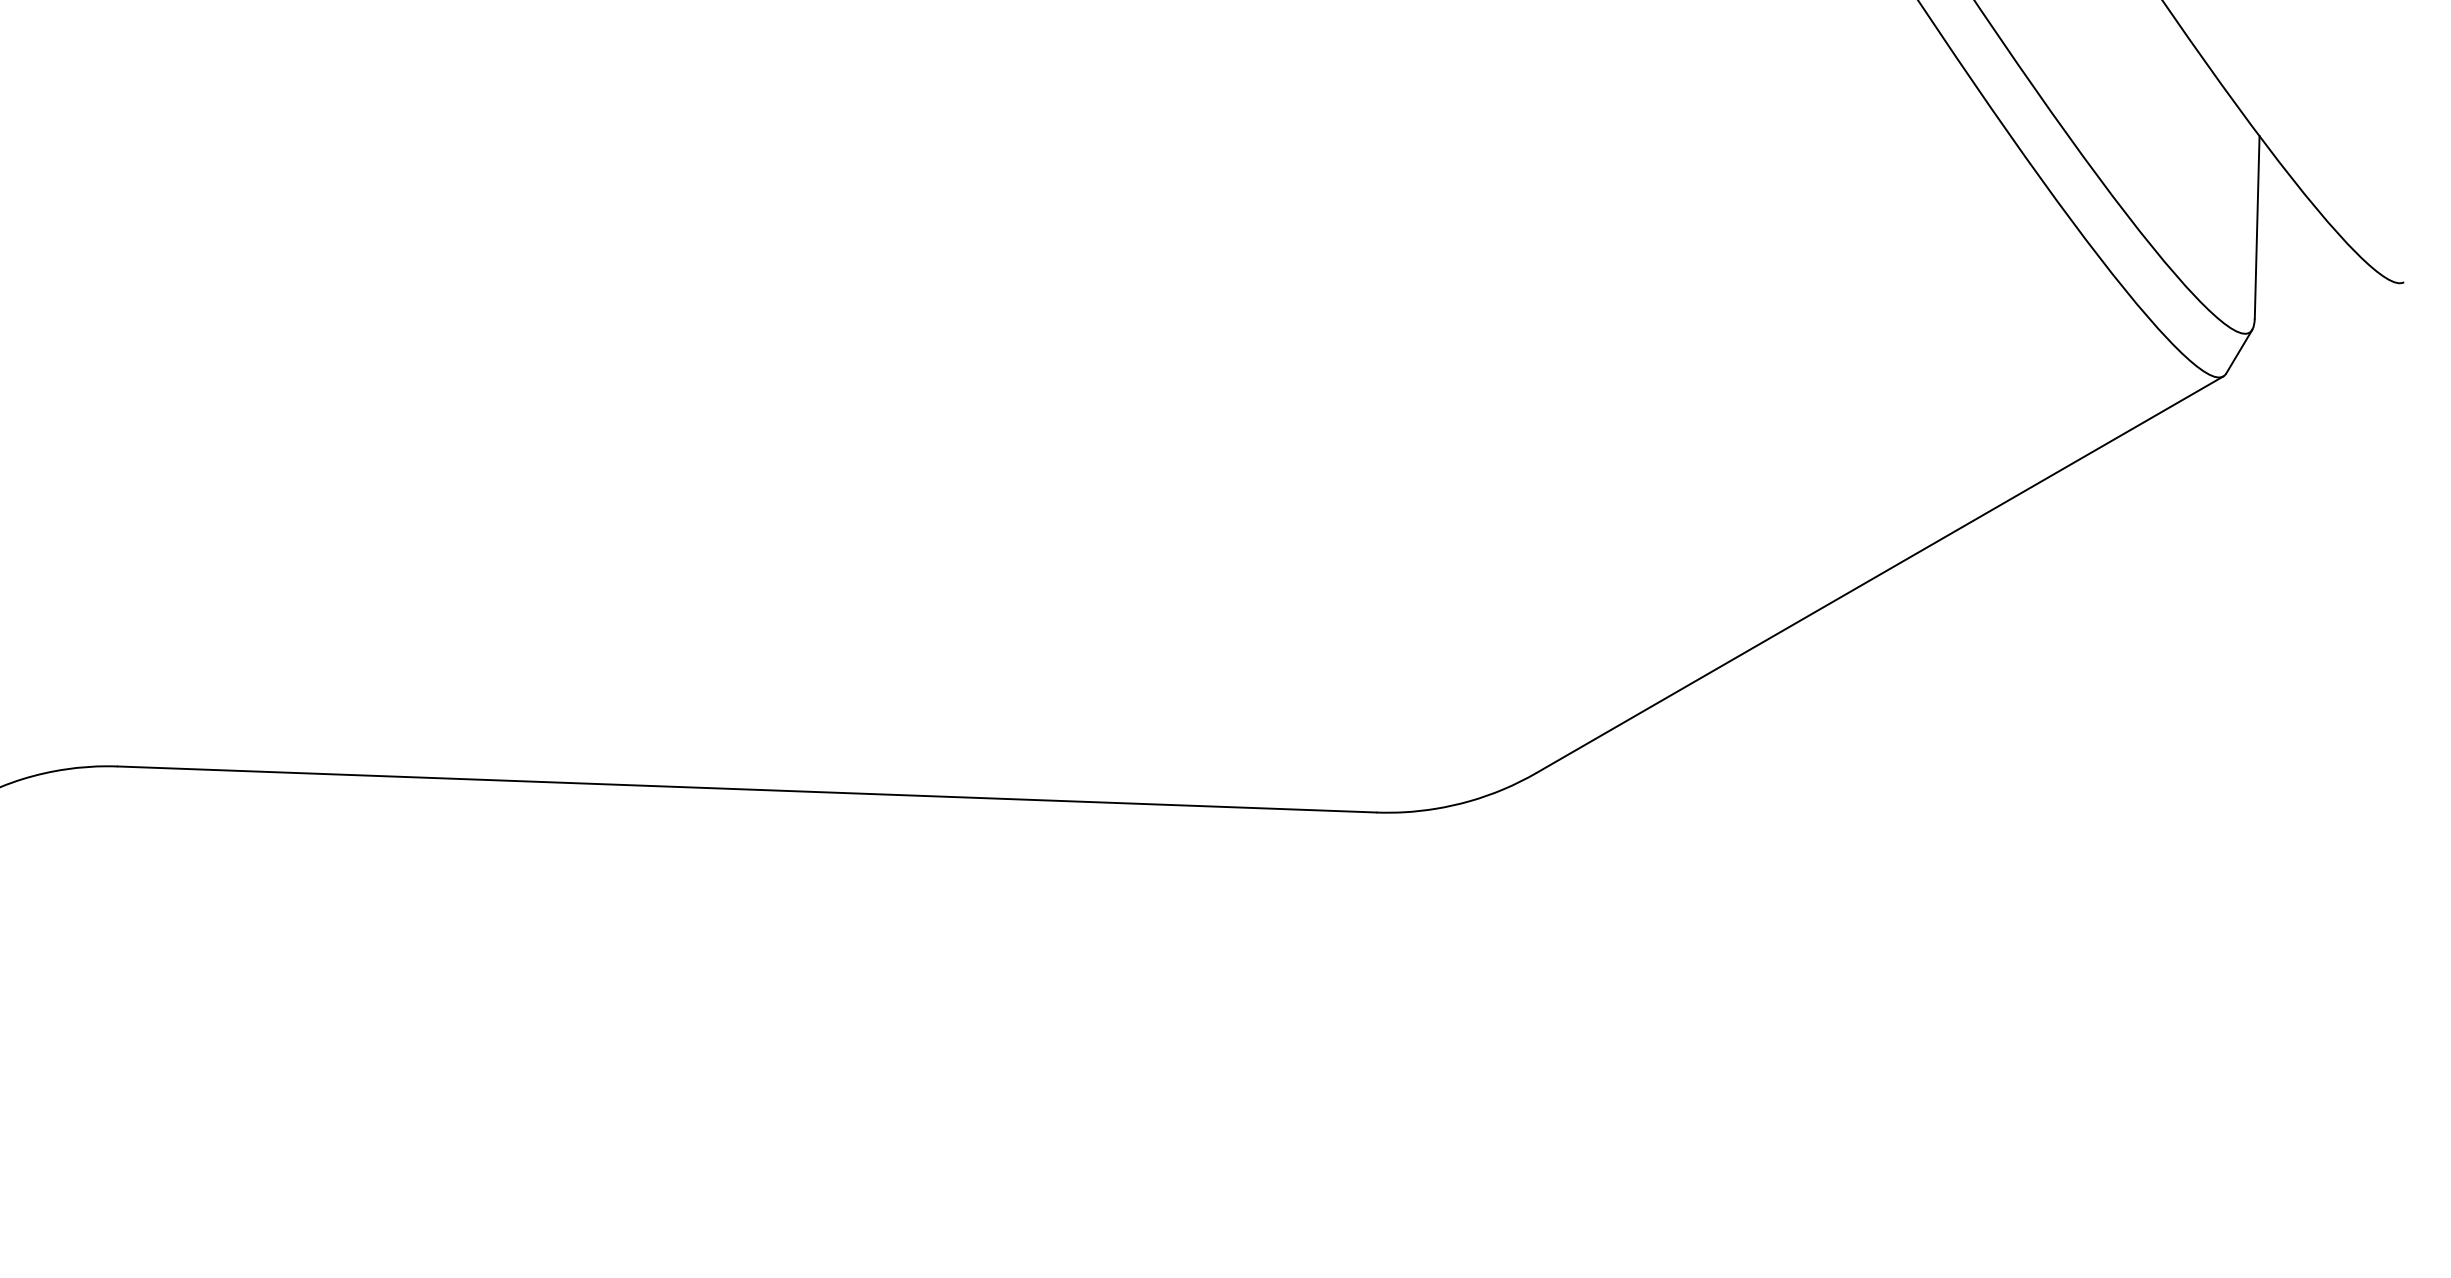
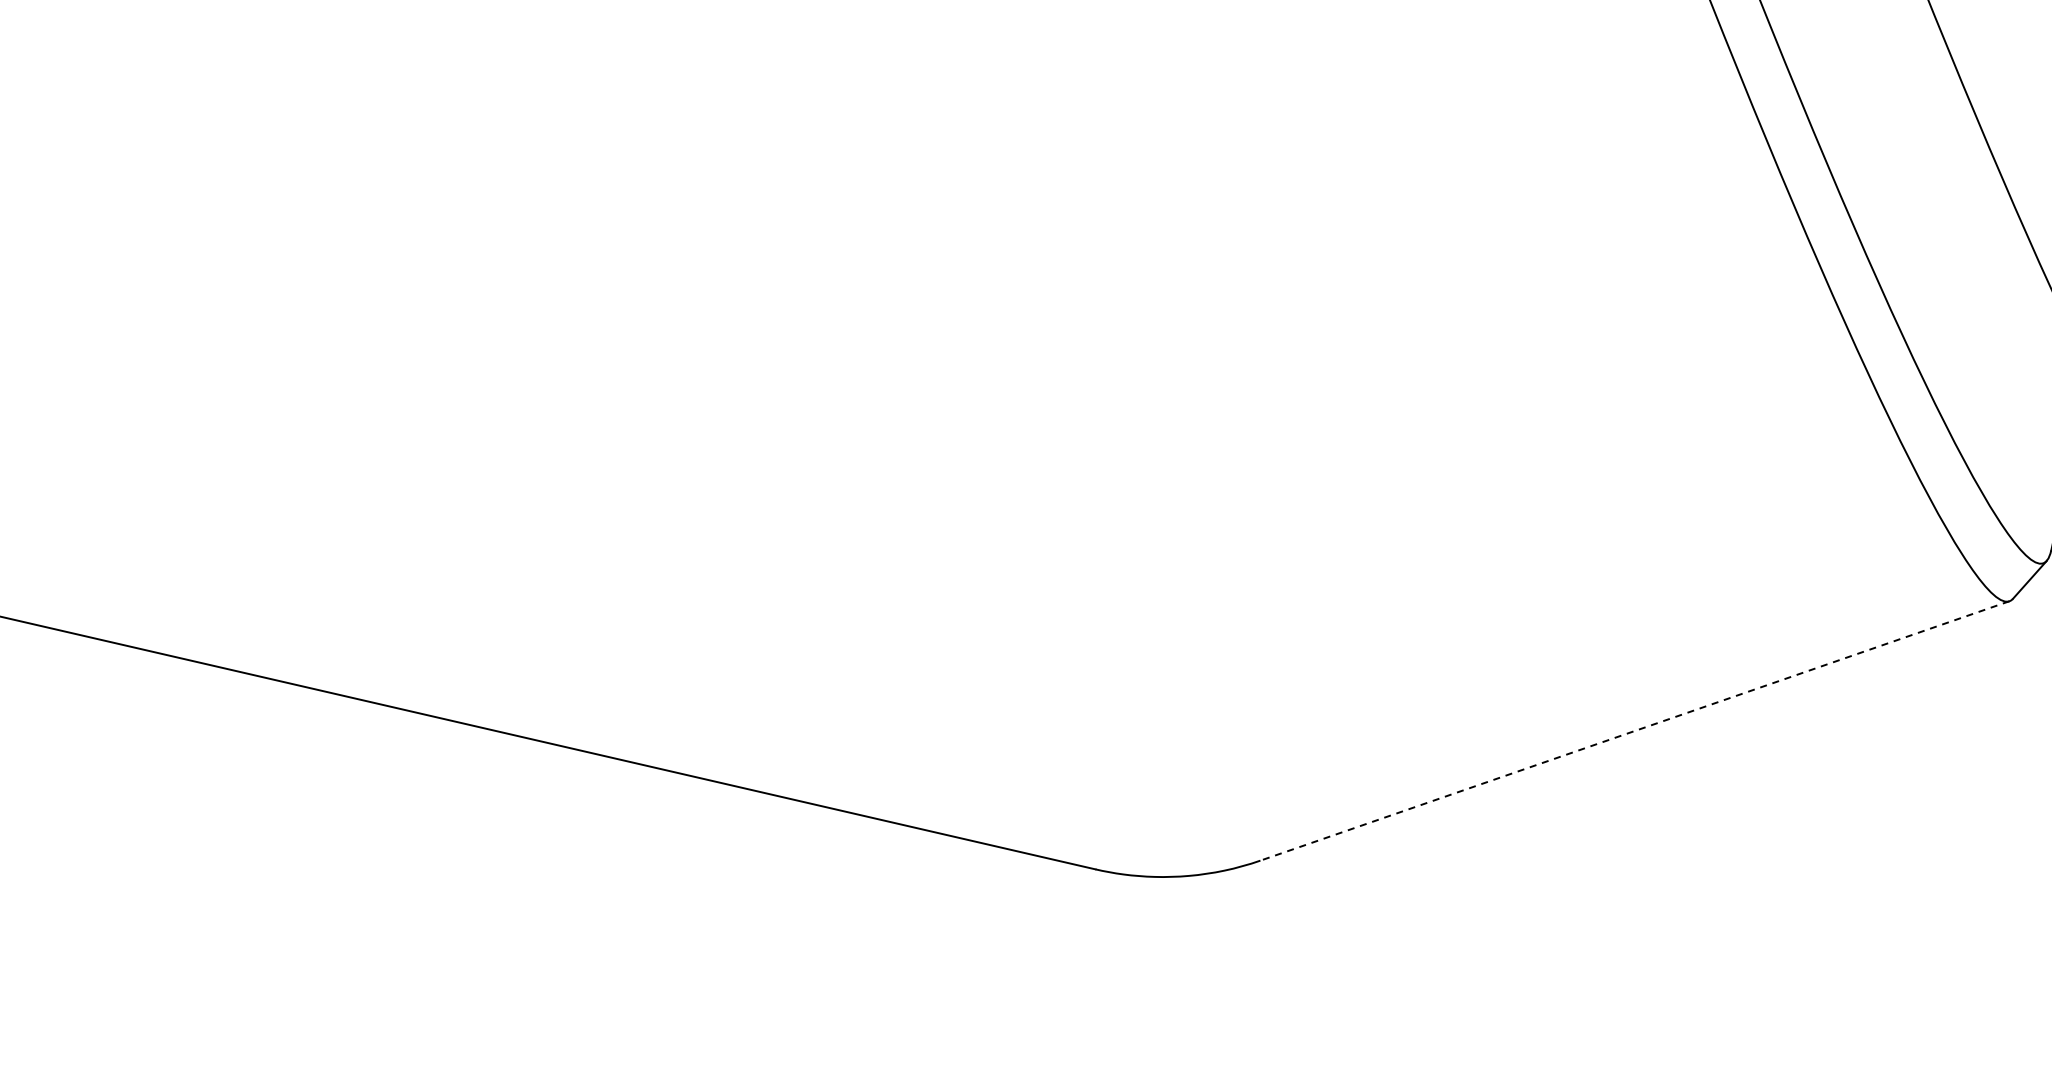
line: (1879, 574) -> (1634, 730), solid -> dashed

